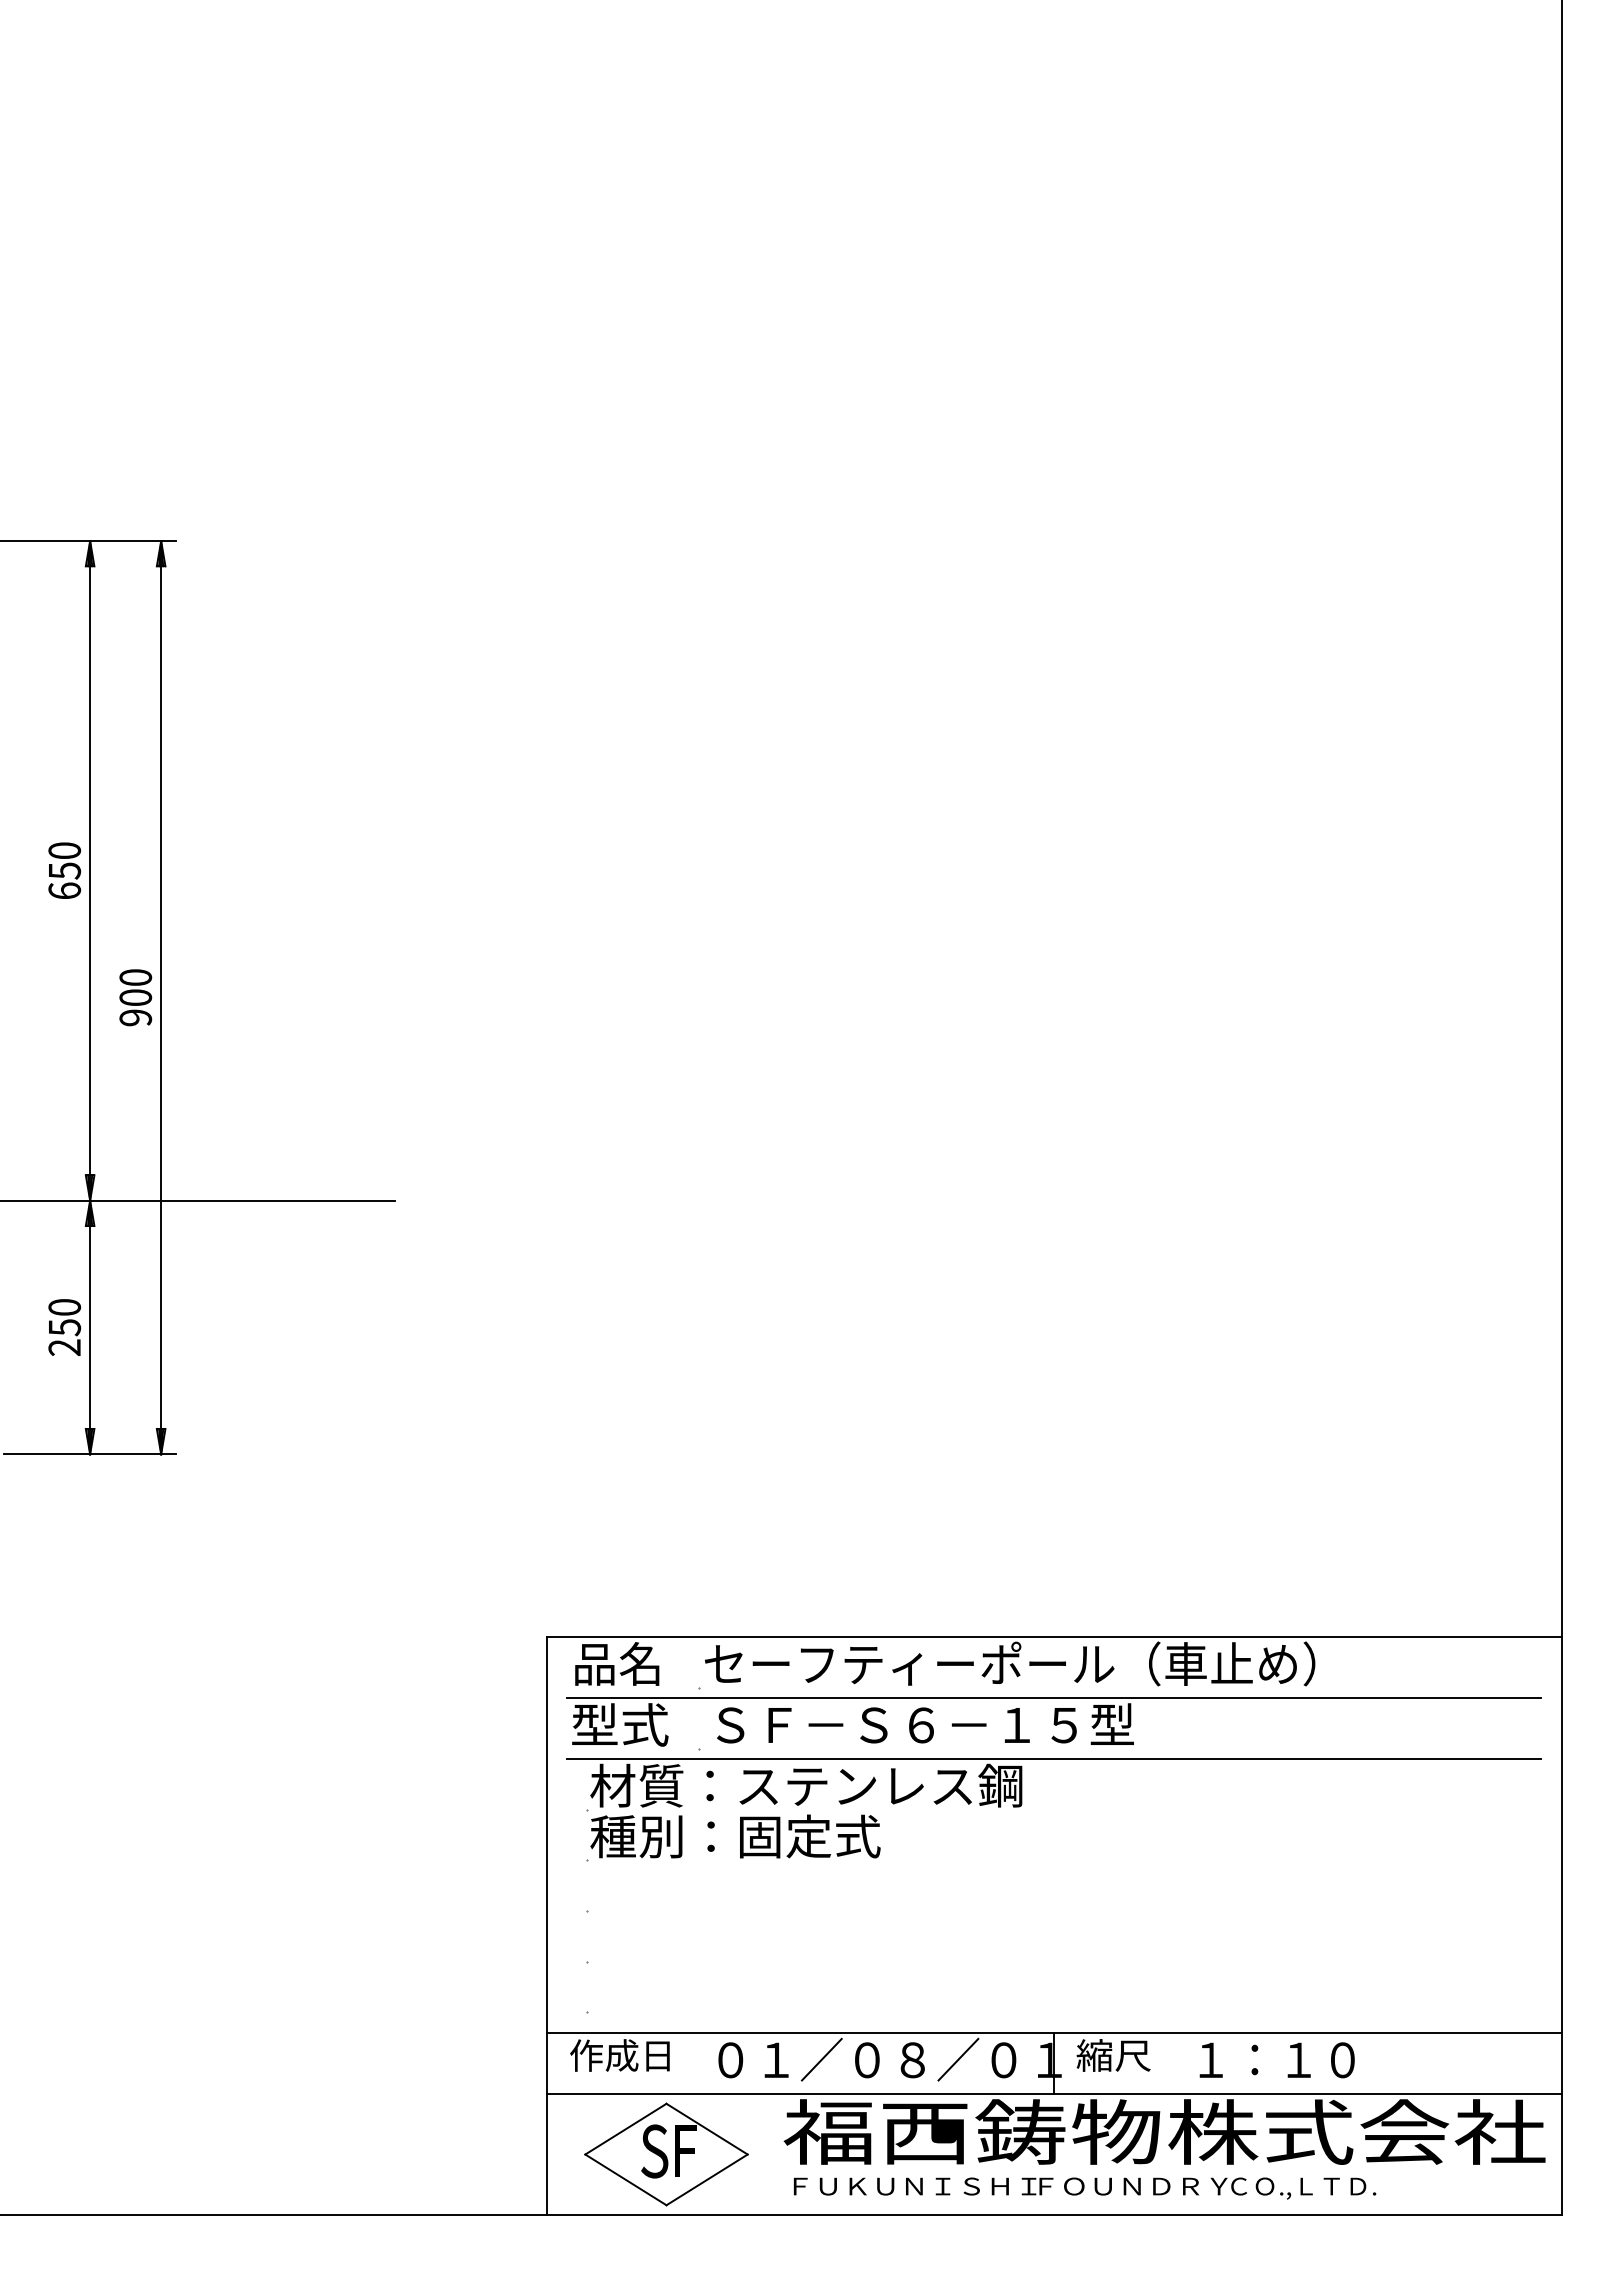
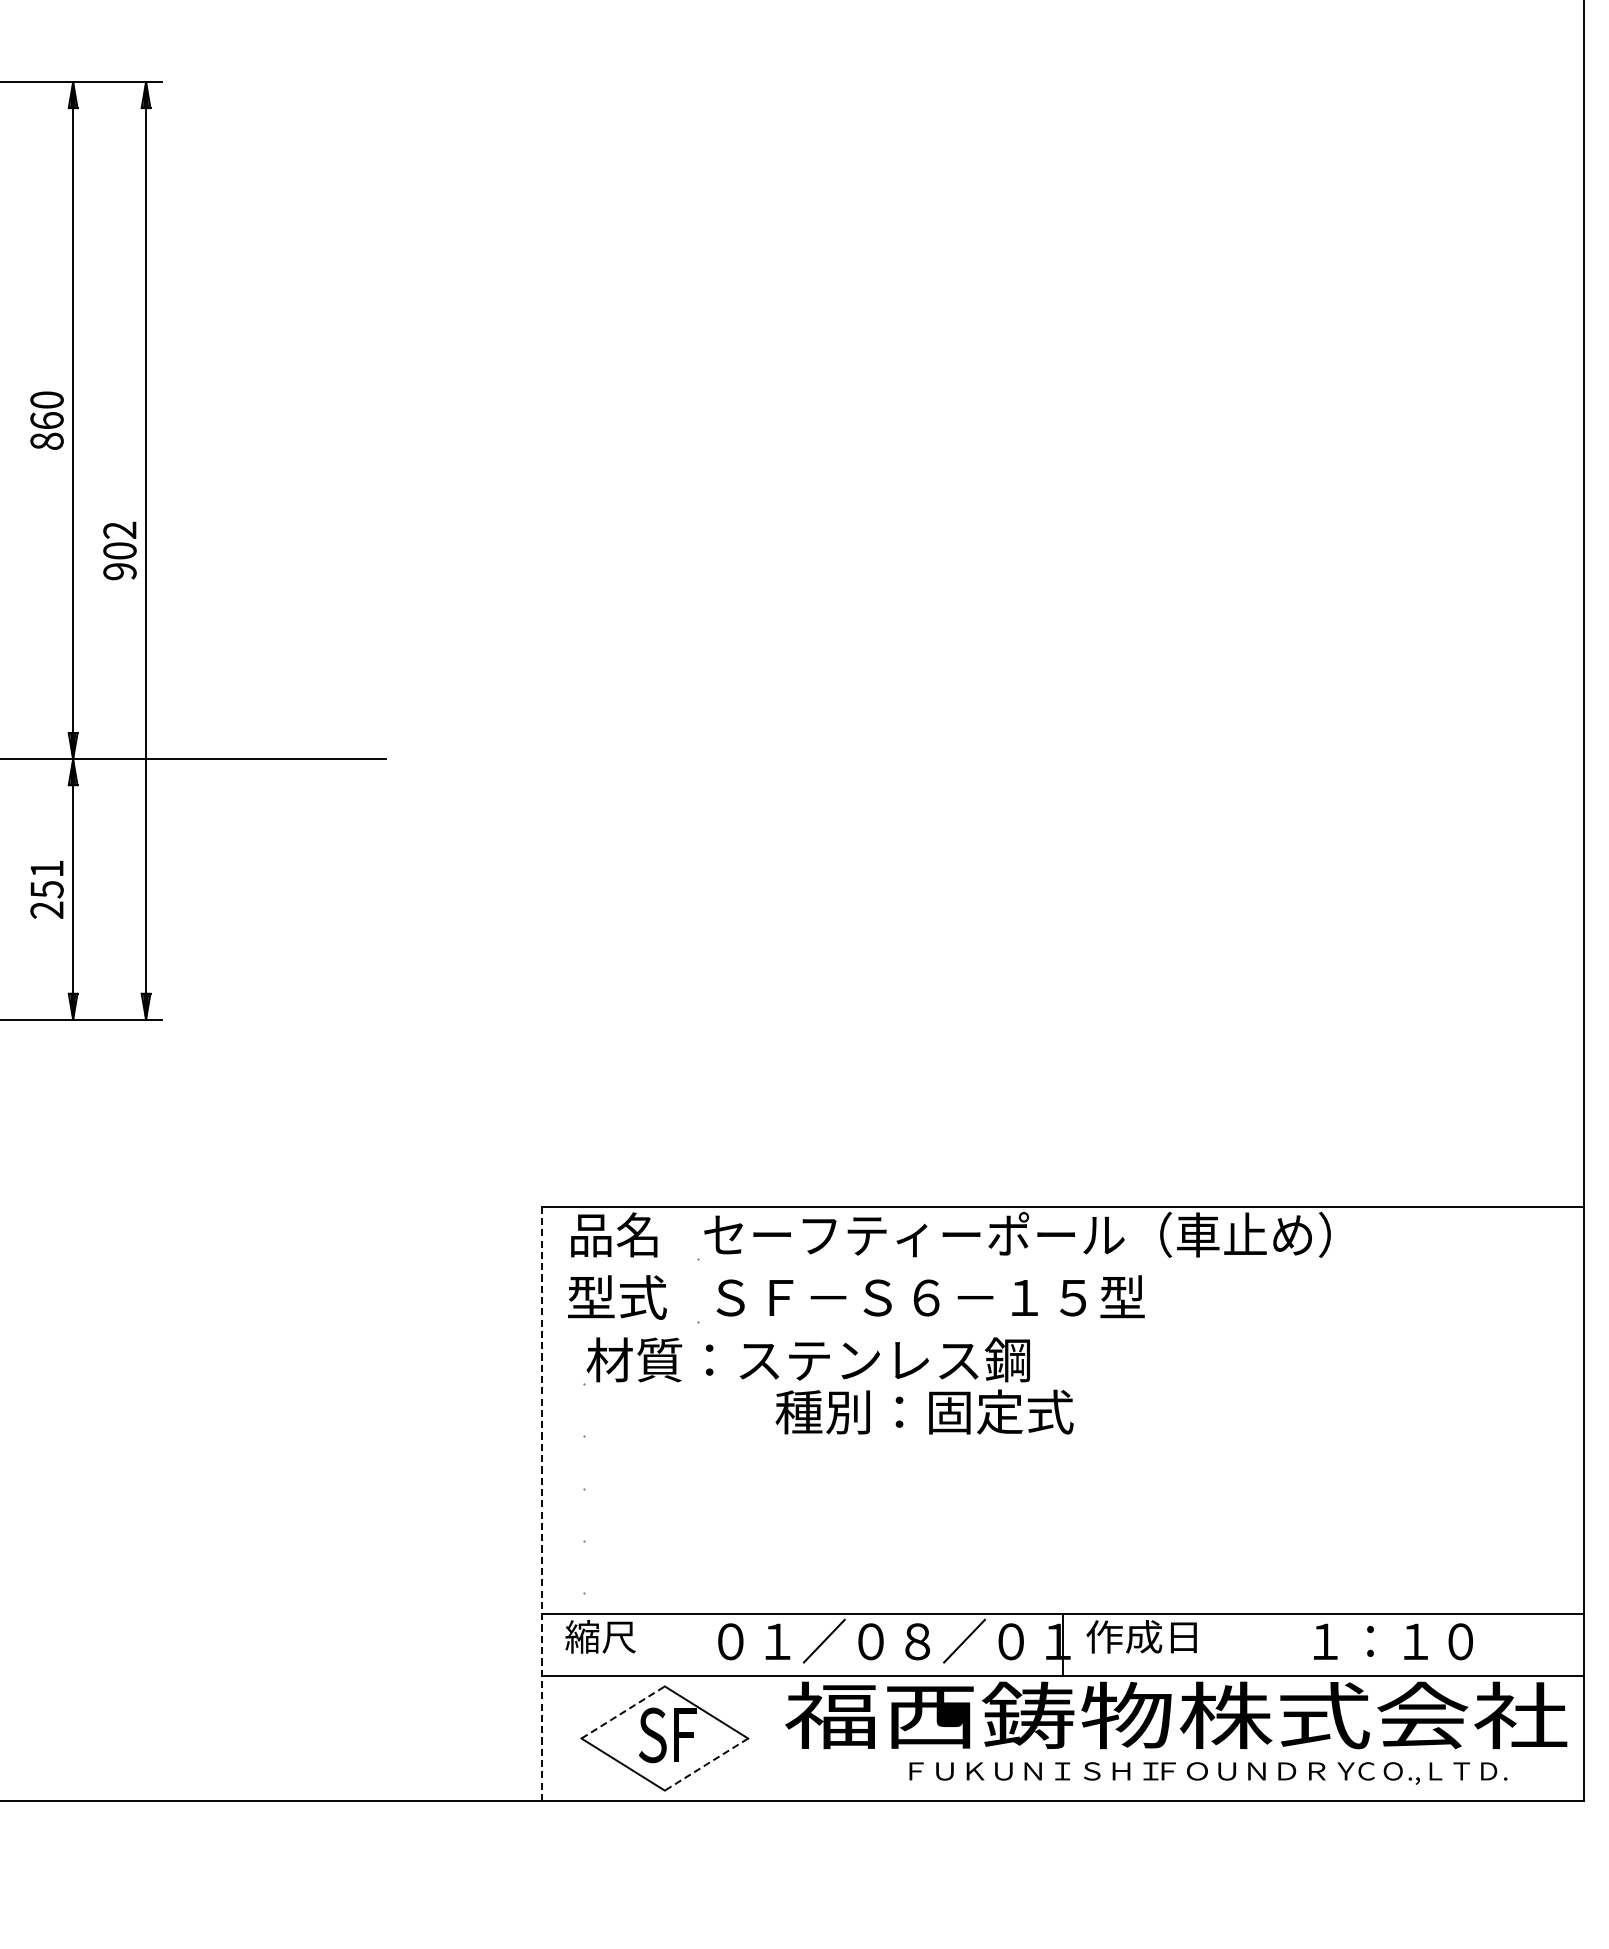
text: (64, 880) -> (46, 430), 650 -> 860
text: (135, 977) -> (119, 530), 900 -> 902
text: (64, 1307) -> (46, 868), 250 -> 251
line: (1054, 1697) -> (1063, 1269), removed
line: (1054, 1758) -> (1063, 1331), removed
text: (735, 1836) -> (924, 1412), moved
line: (546, 1925) -> (541, 1503), solid -> dashed
text: (619, 2055) -> (616, 1636), 作成日 -> 縮尺
text: (1130, 2055) -> (1141, 1636), 縮尺 -> 作成日
text: (1276, 2060) -> (1392, 1641), moved
line: (625, 2129) -> (622, 1712), solid -> dashed
line: (707, 2179) -> (706, 1764), solid -> dashed
text: (1085, 2188) -> (1208, 1773), moved

